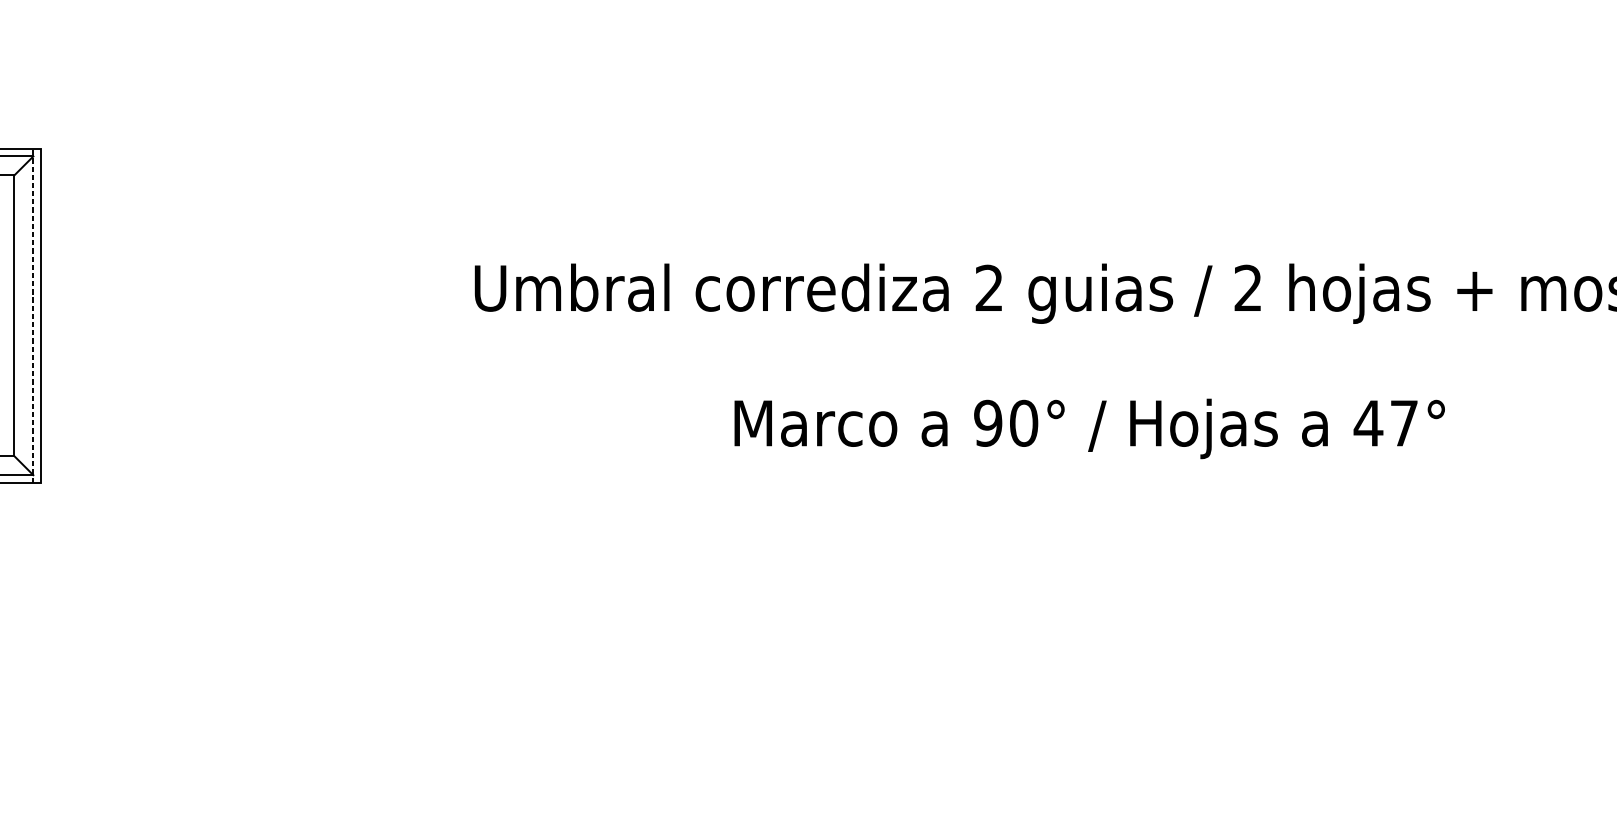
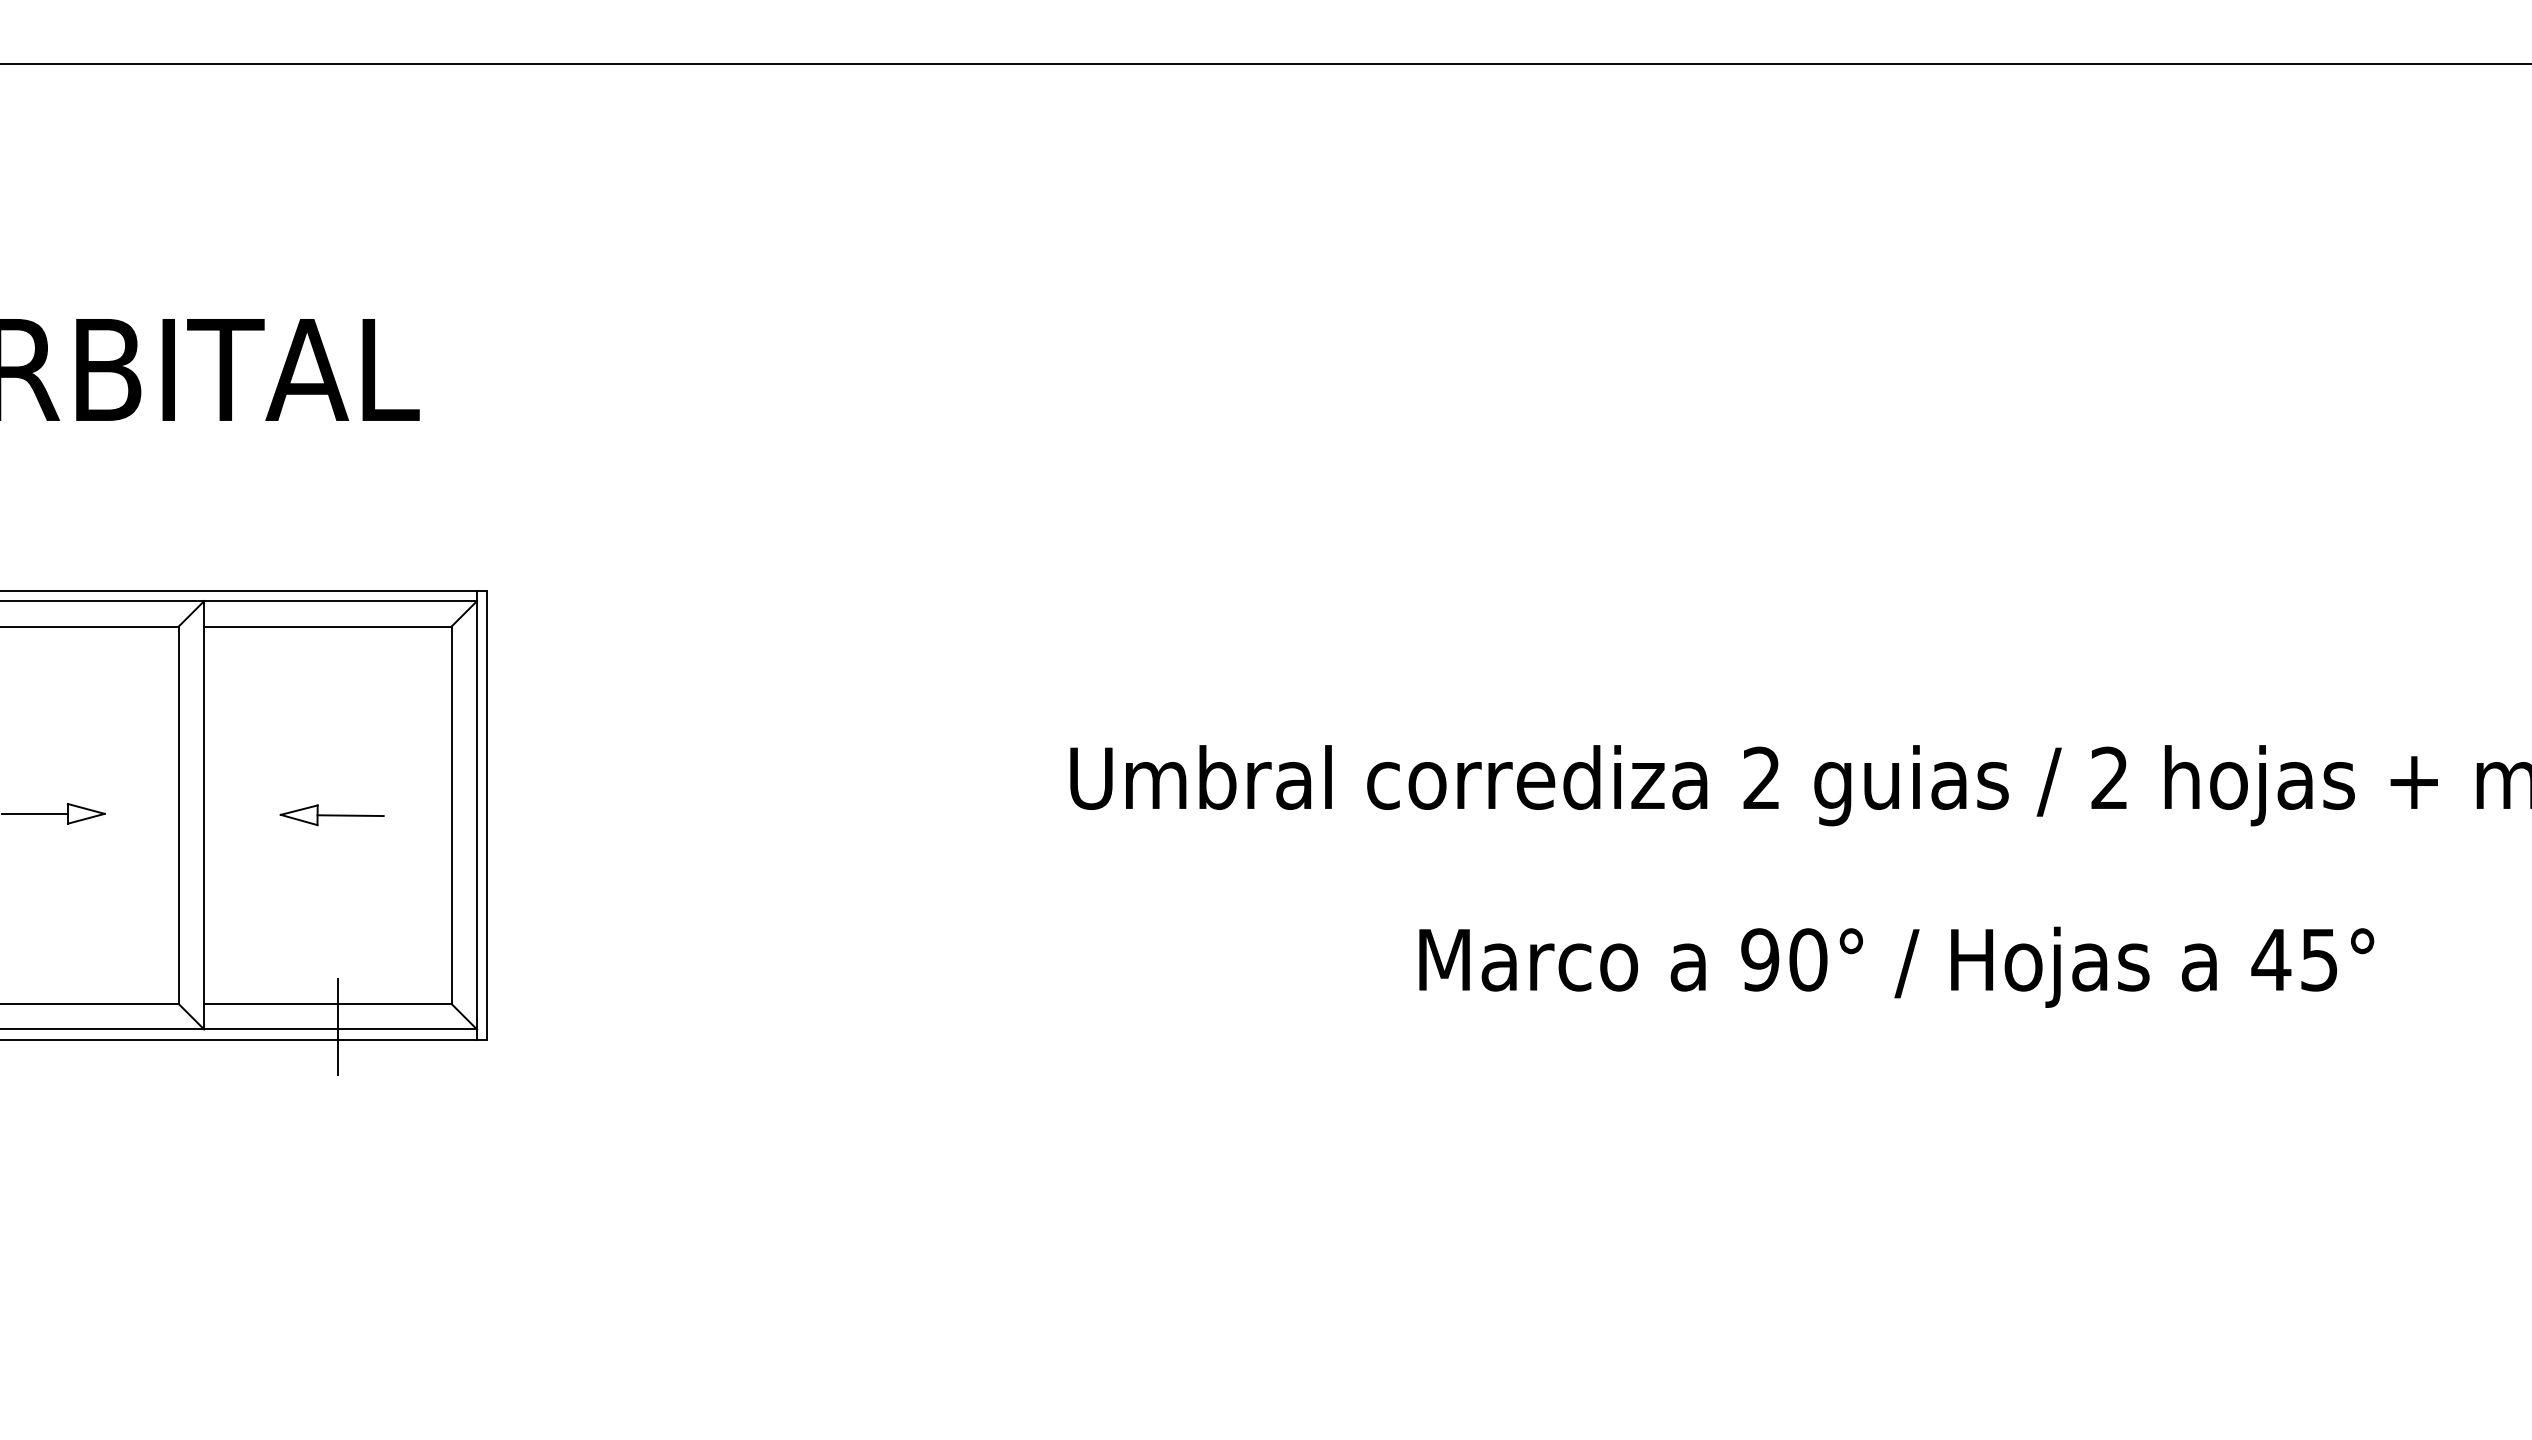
line: (33, 315) -> (477, 814), dashed -> solid
text: (1404, 423) -> (2319, 960), 47° -> 45°

